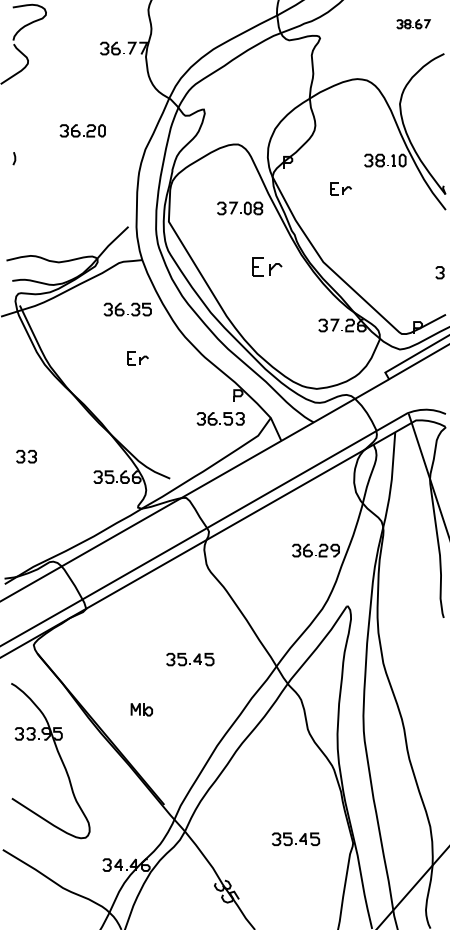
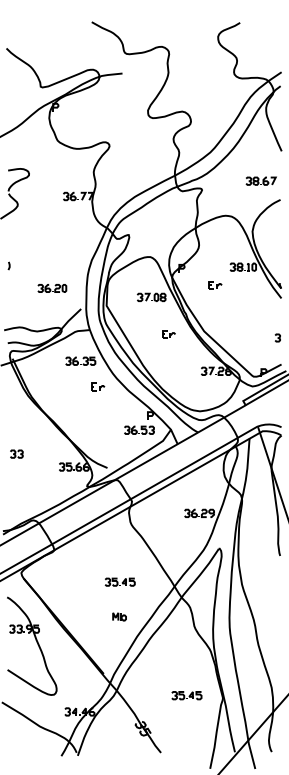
part: (412, 23) -> (260, 180), size x1.43
part: (83, 130) -> (52, 288), moved
part: (266, 267) -> (168, 334), size x0.71
part: (138, 357) -> (98, 386), moved
part: (141, 709) -> (119, 616), moved

